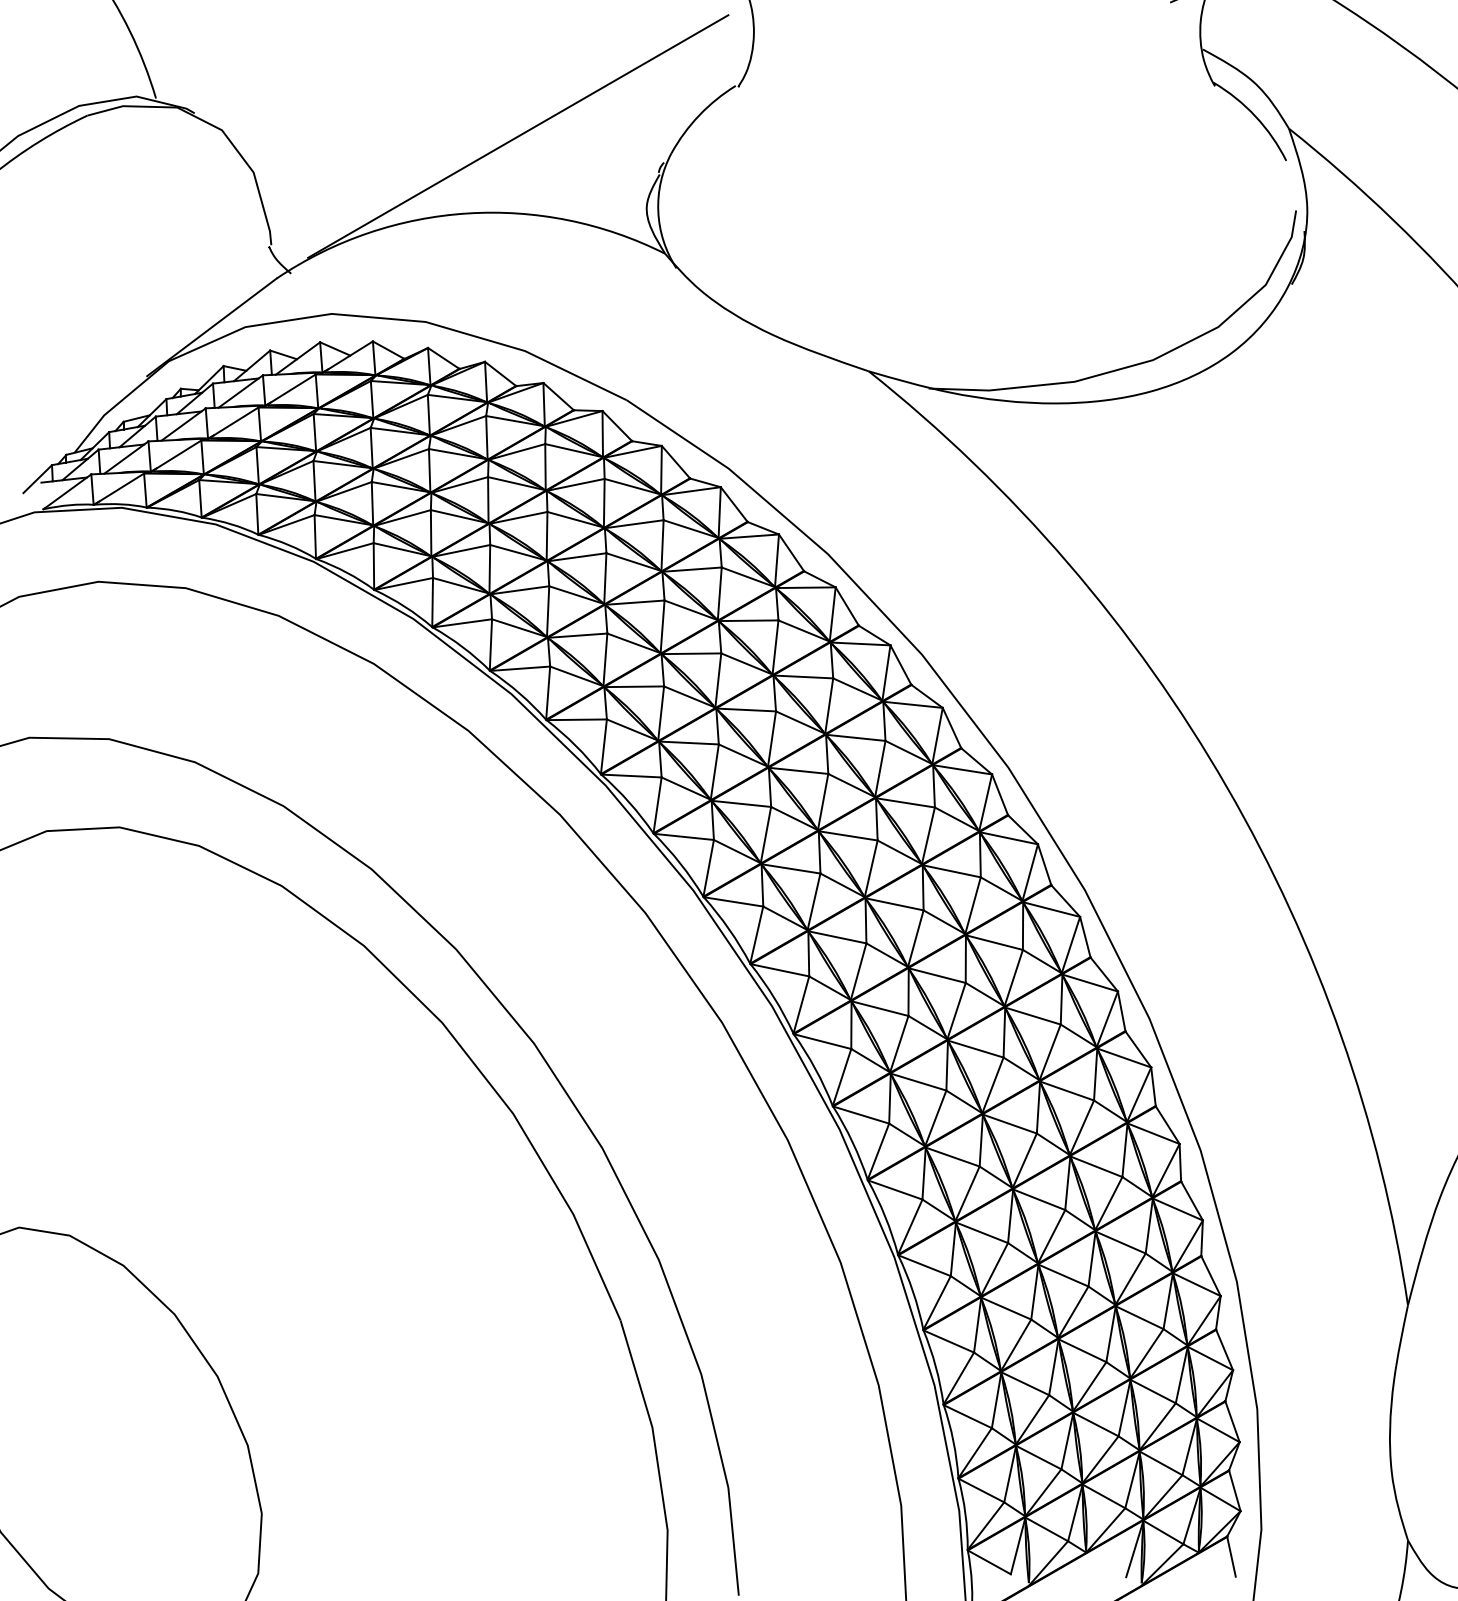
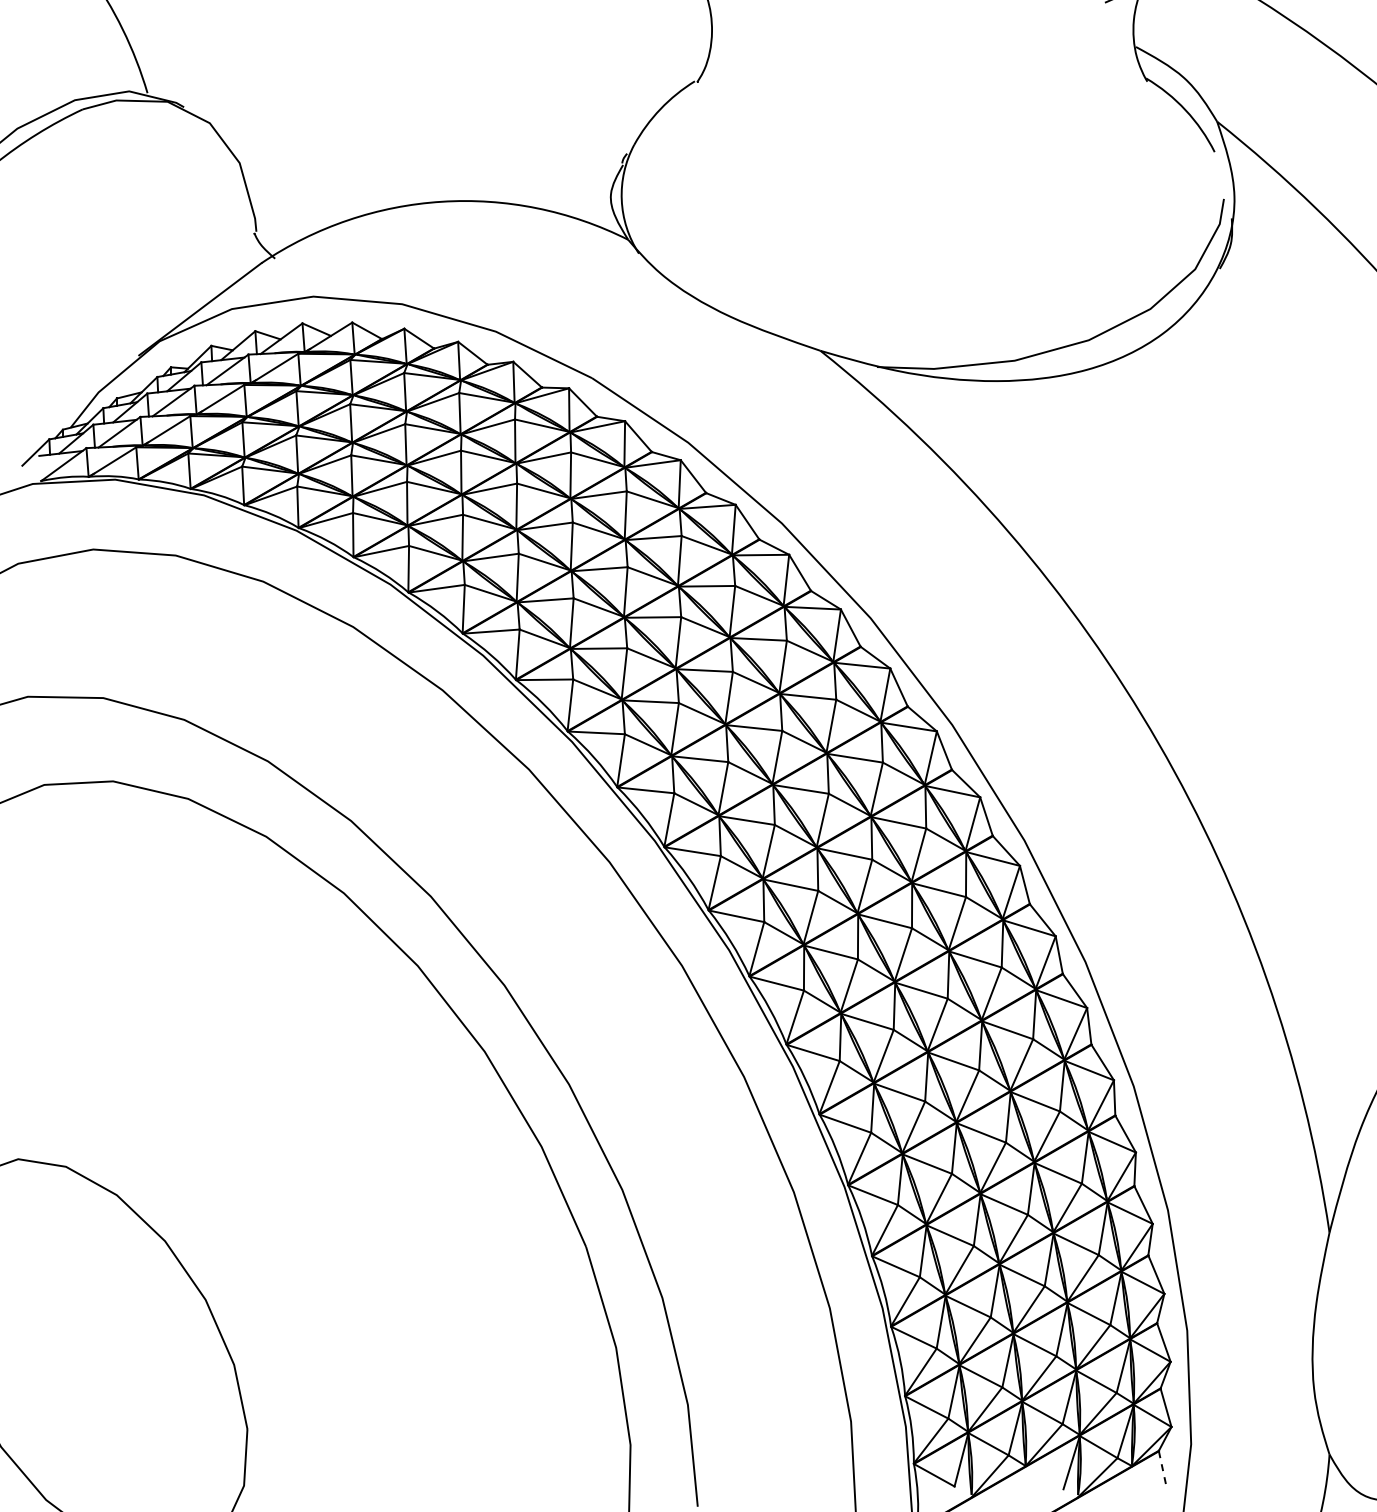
line: (518, 135) -> (489, 128), removed
line: (1232, 1557) -> (1163, 1470), solid -> dashed

